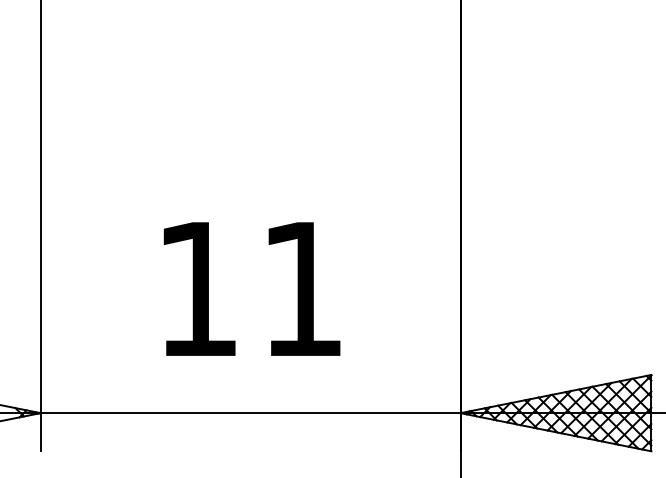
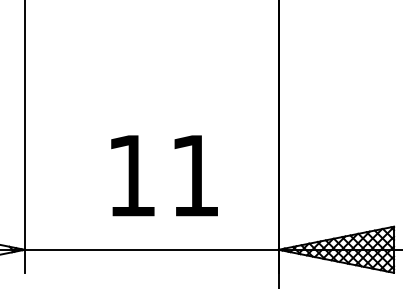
text: (251, 288) -> (164, 175), moved

